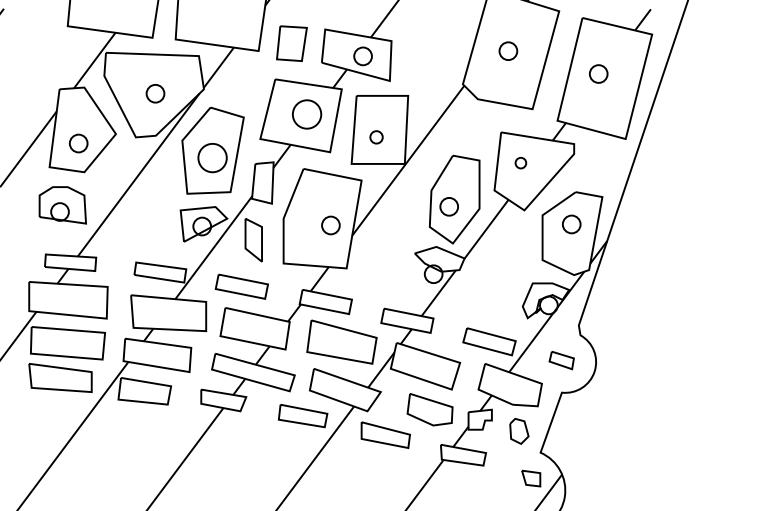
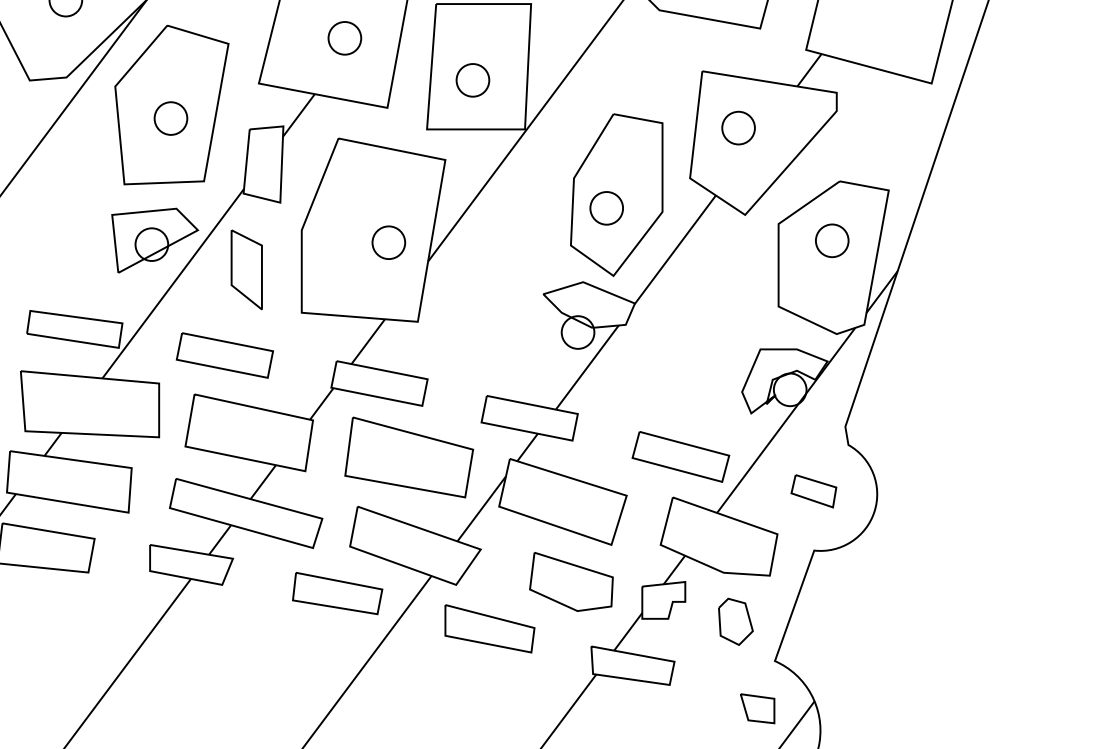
circle: (306, 114) -> (343, 38), size x0.62
circle: (376, 137) -> (472, 80), size x1.43
circle: (212, 157) -> (170, 117), size x0.62
circle: (520, 162) -> (737, 126), size x1.67

